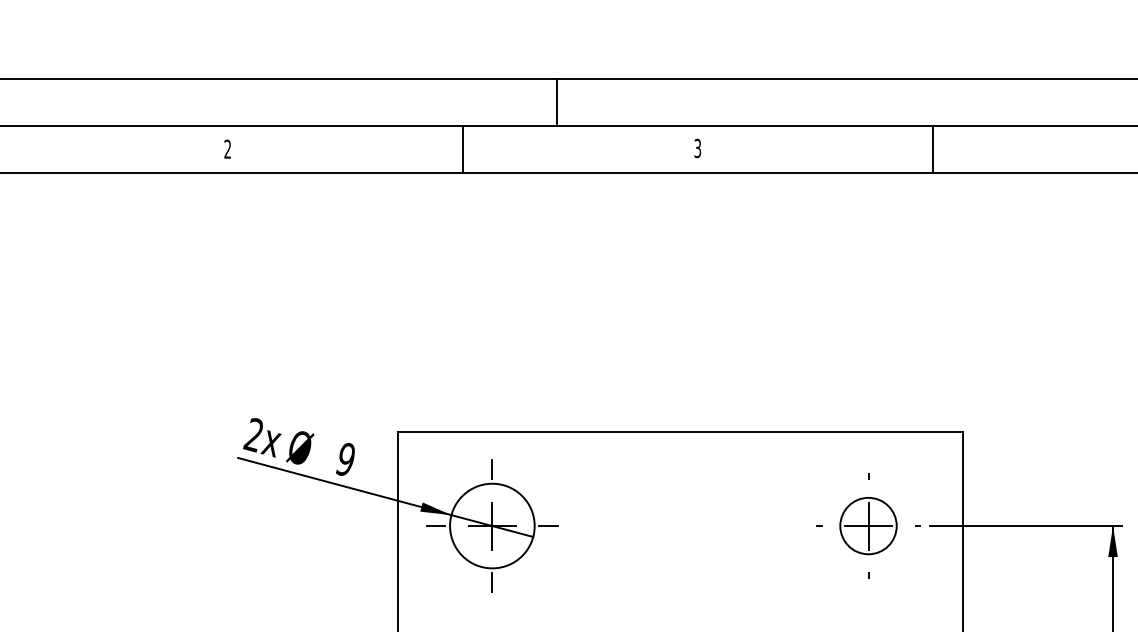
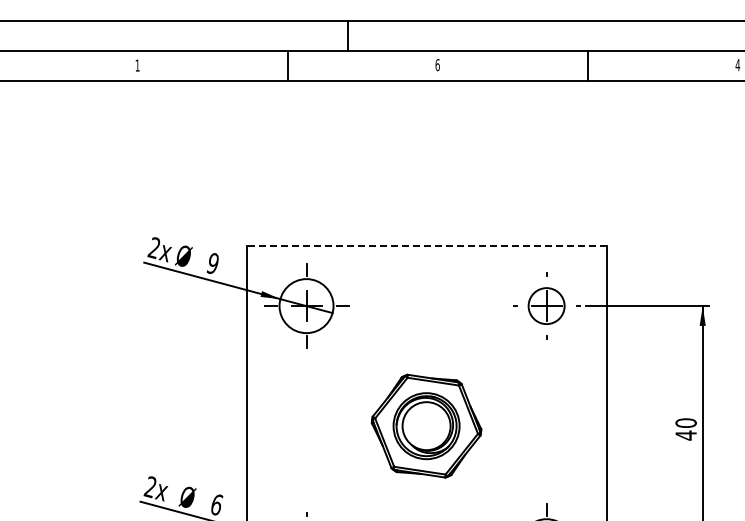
text: (227, 149) -> (137, 65), 2 -> 1
text: (697, 149) -> (437, 65), 3 -> 6
line: (680, 432) -> (426, 246), solid -> dashed

